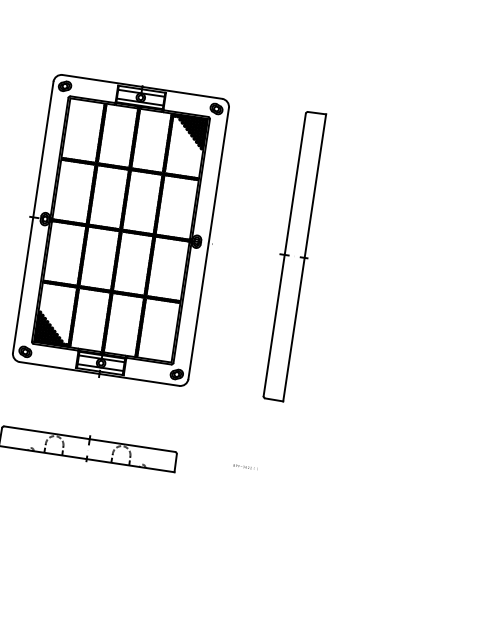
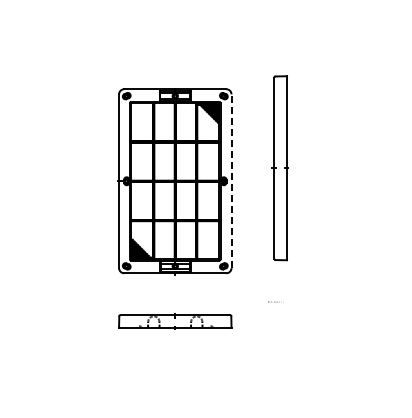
line: (208, 243) -> (231, 181), solid -> dashed
part: (292, 256) -> (279, 168), moved
text: (242, 465) -> (273, 301), moved

